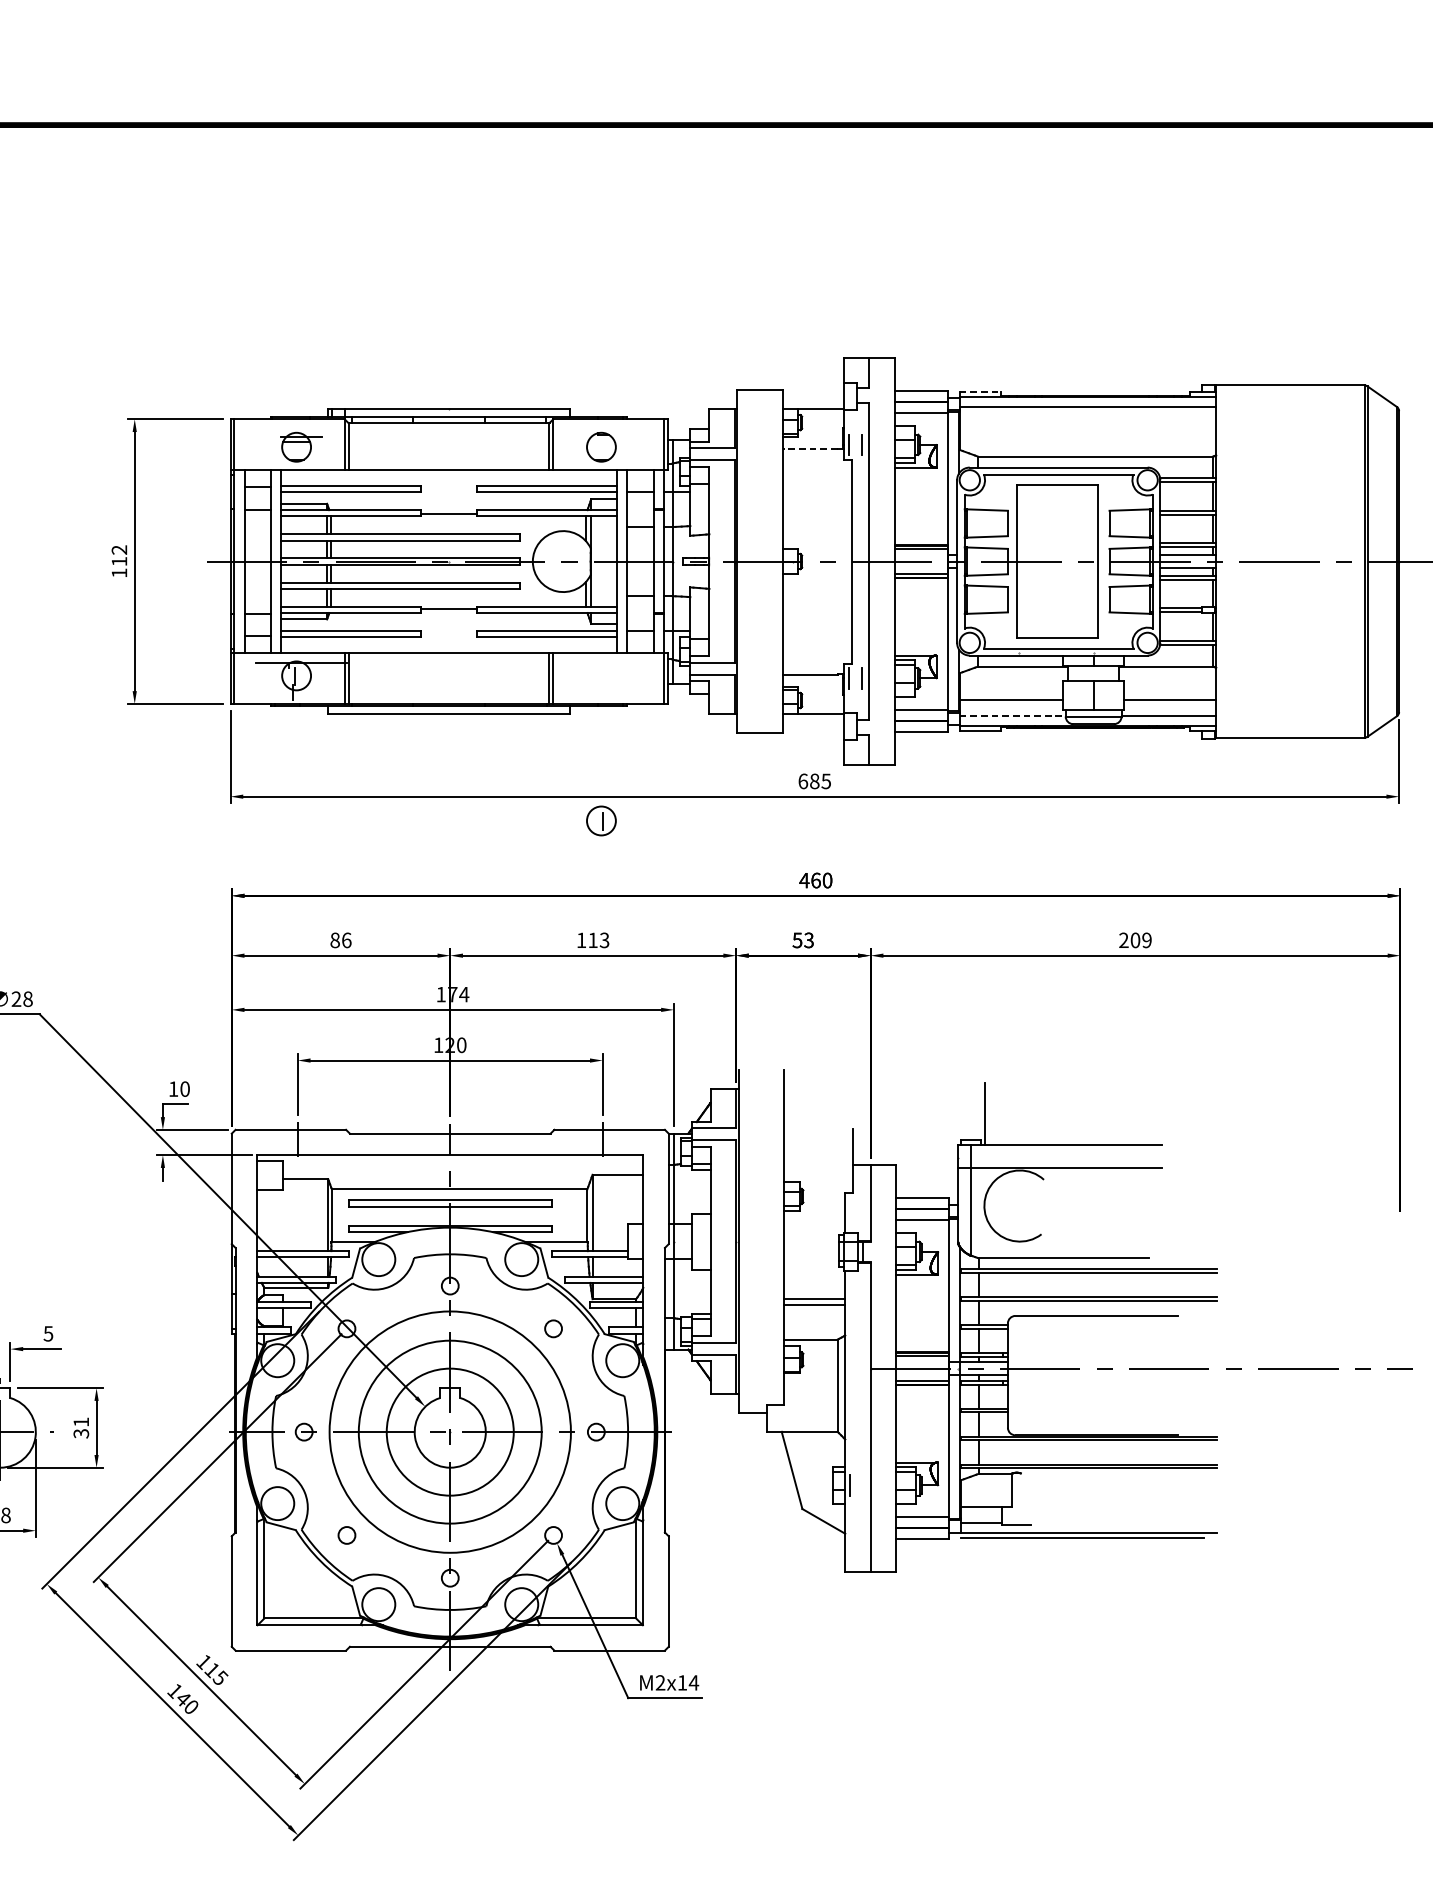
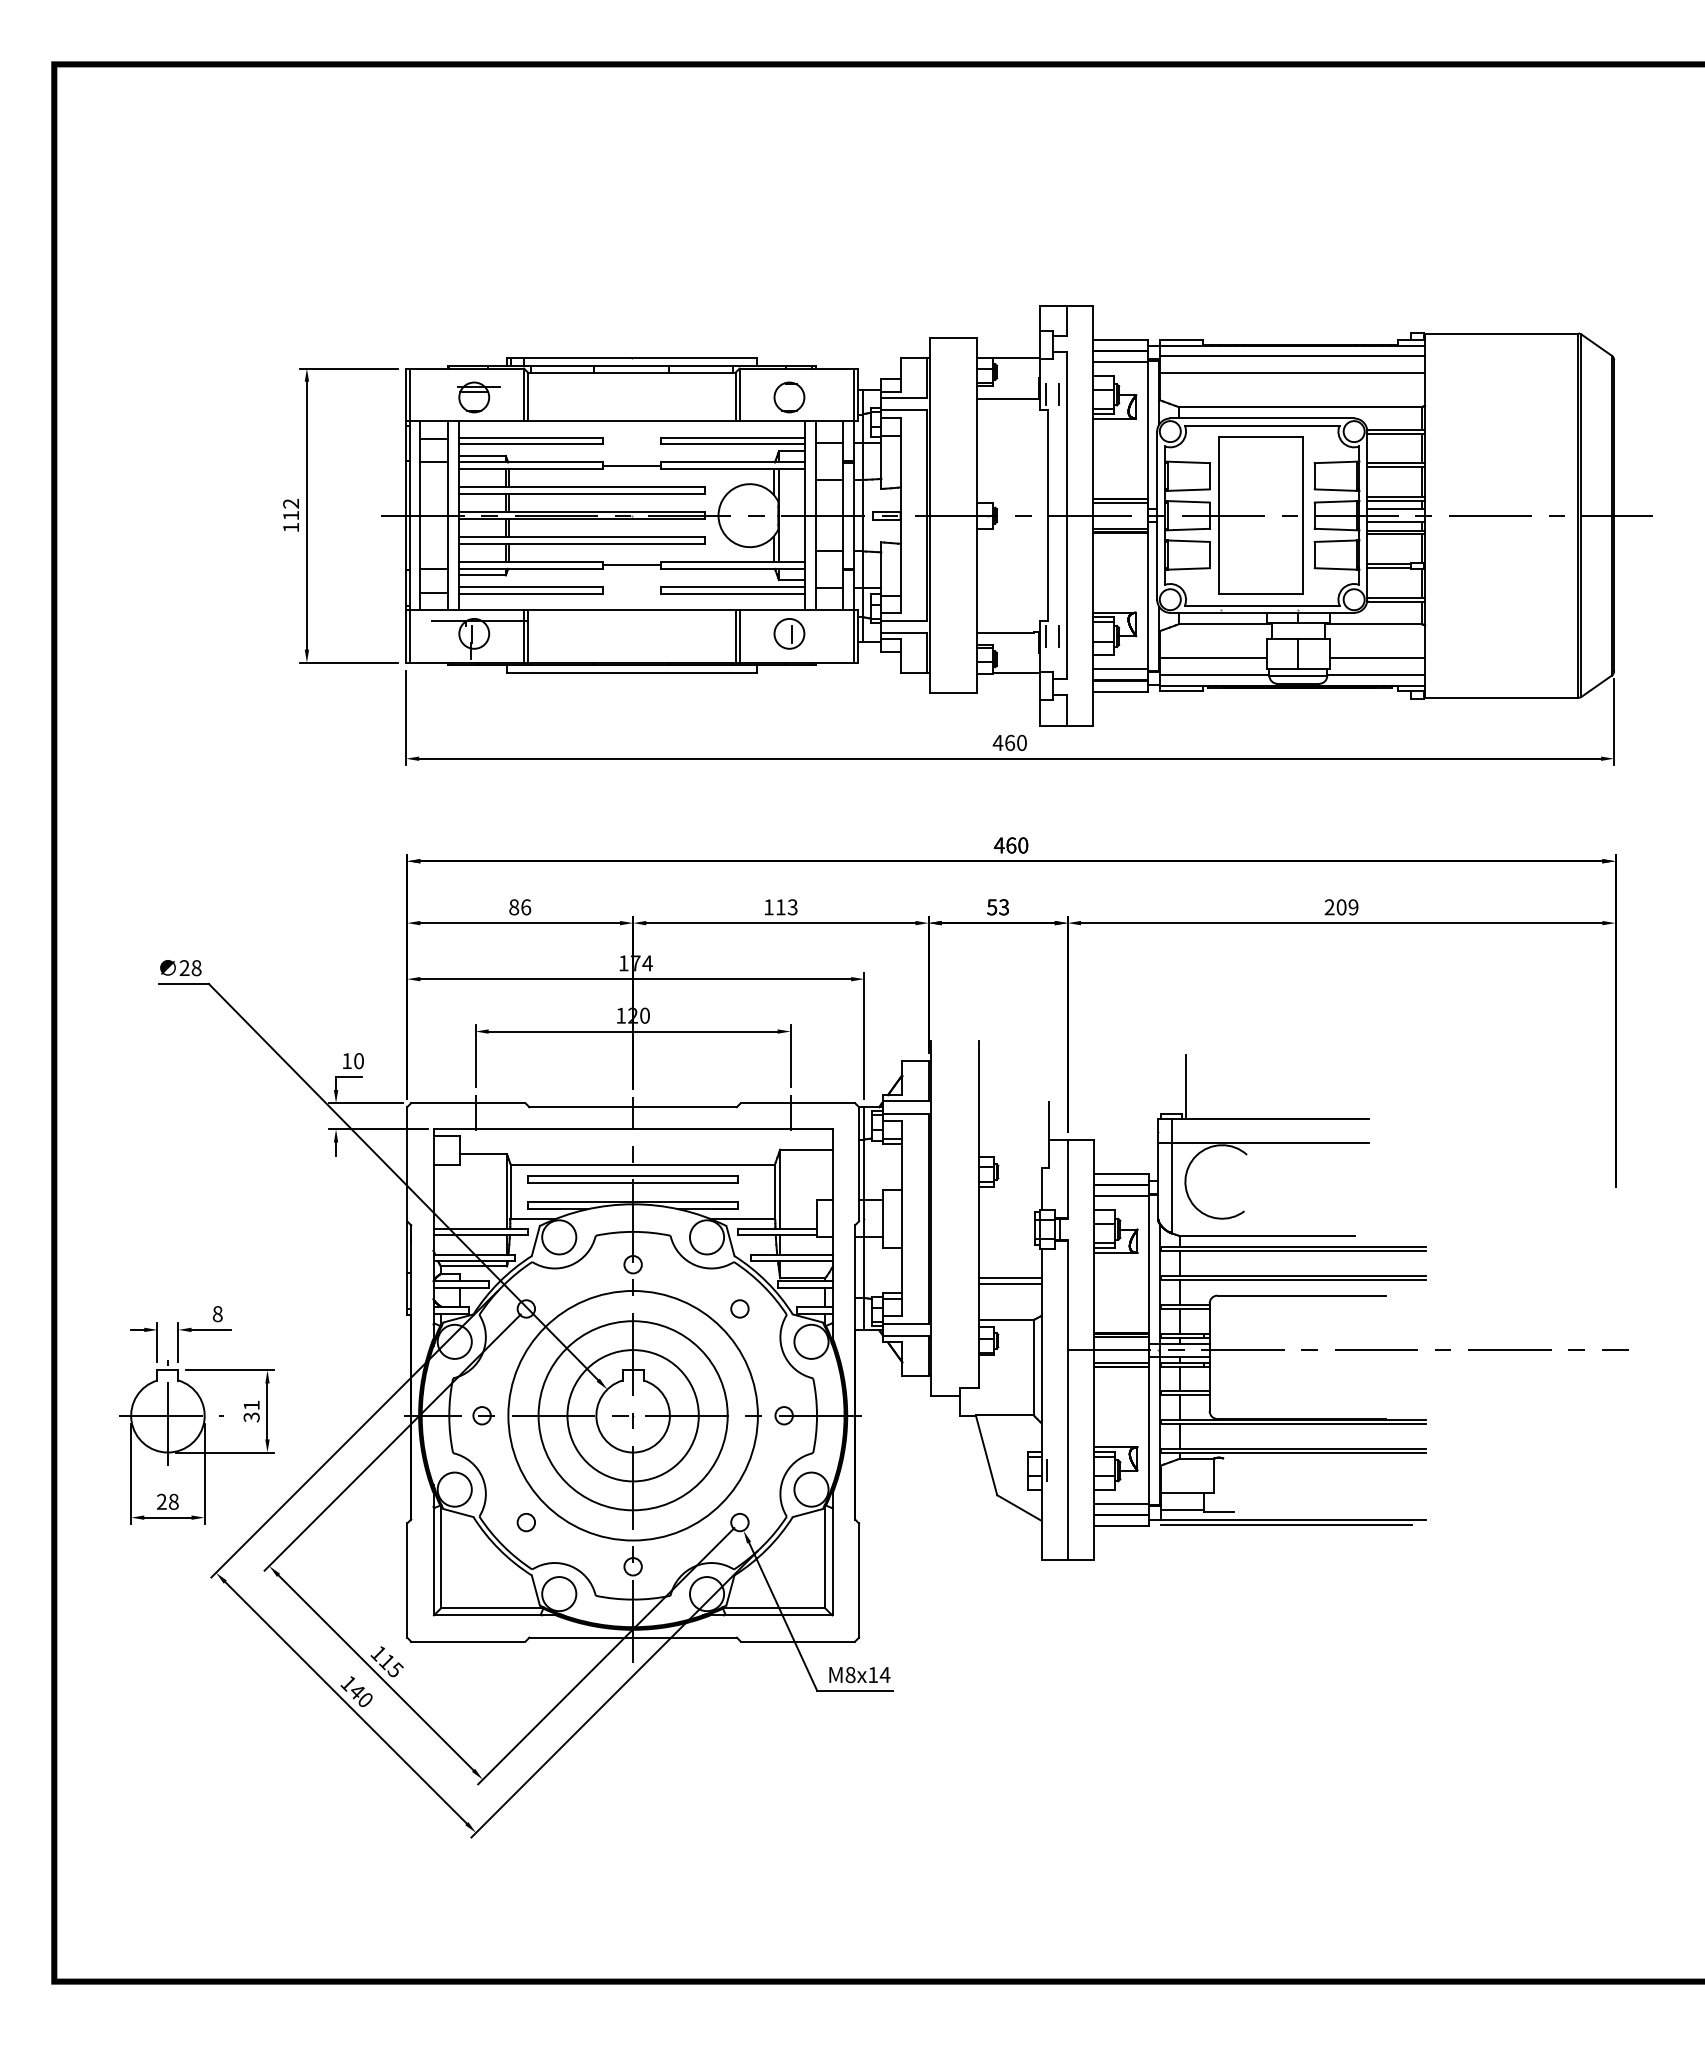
line: (980, 392) -> (1181, 340), dashed -> solid
line: (1087, 424) -> (1292, 373), added
line: (810, 448) -> (1005, 398), dashed -> solid
line: (1012, 716) -> (1214, 675), dashed -> solid
text: (814, 780) -> (1009, 742), 685 -> 460
part: (601, 820) -> (789, 633), moved
text: (48, 1333) -> (217, 1313), 5 -> 8
text: (660, 1683) -> (850, 1675), M2x14 -> M8x14

